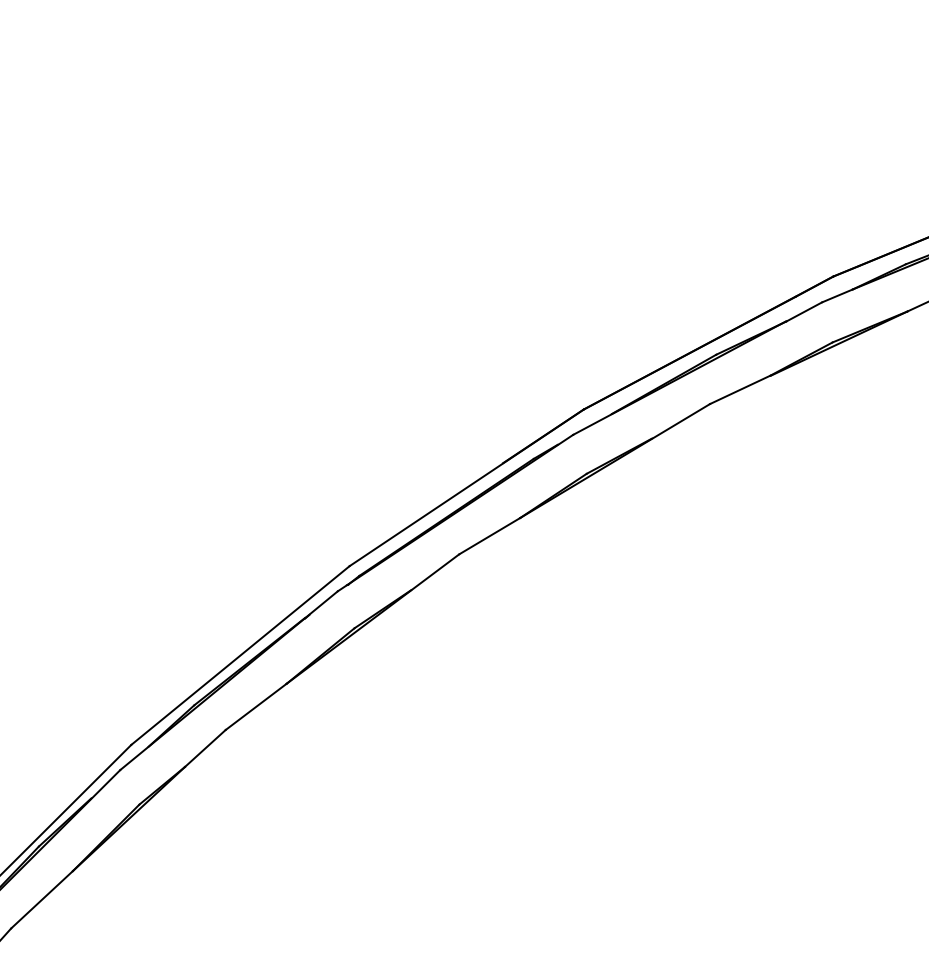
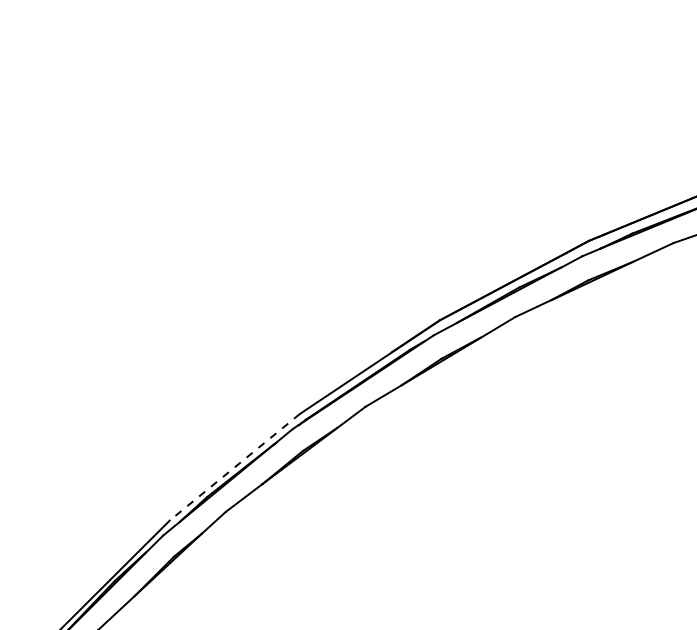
line: (239, 655) -> (234, 467), solid -> dashed

